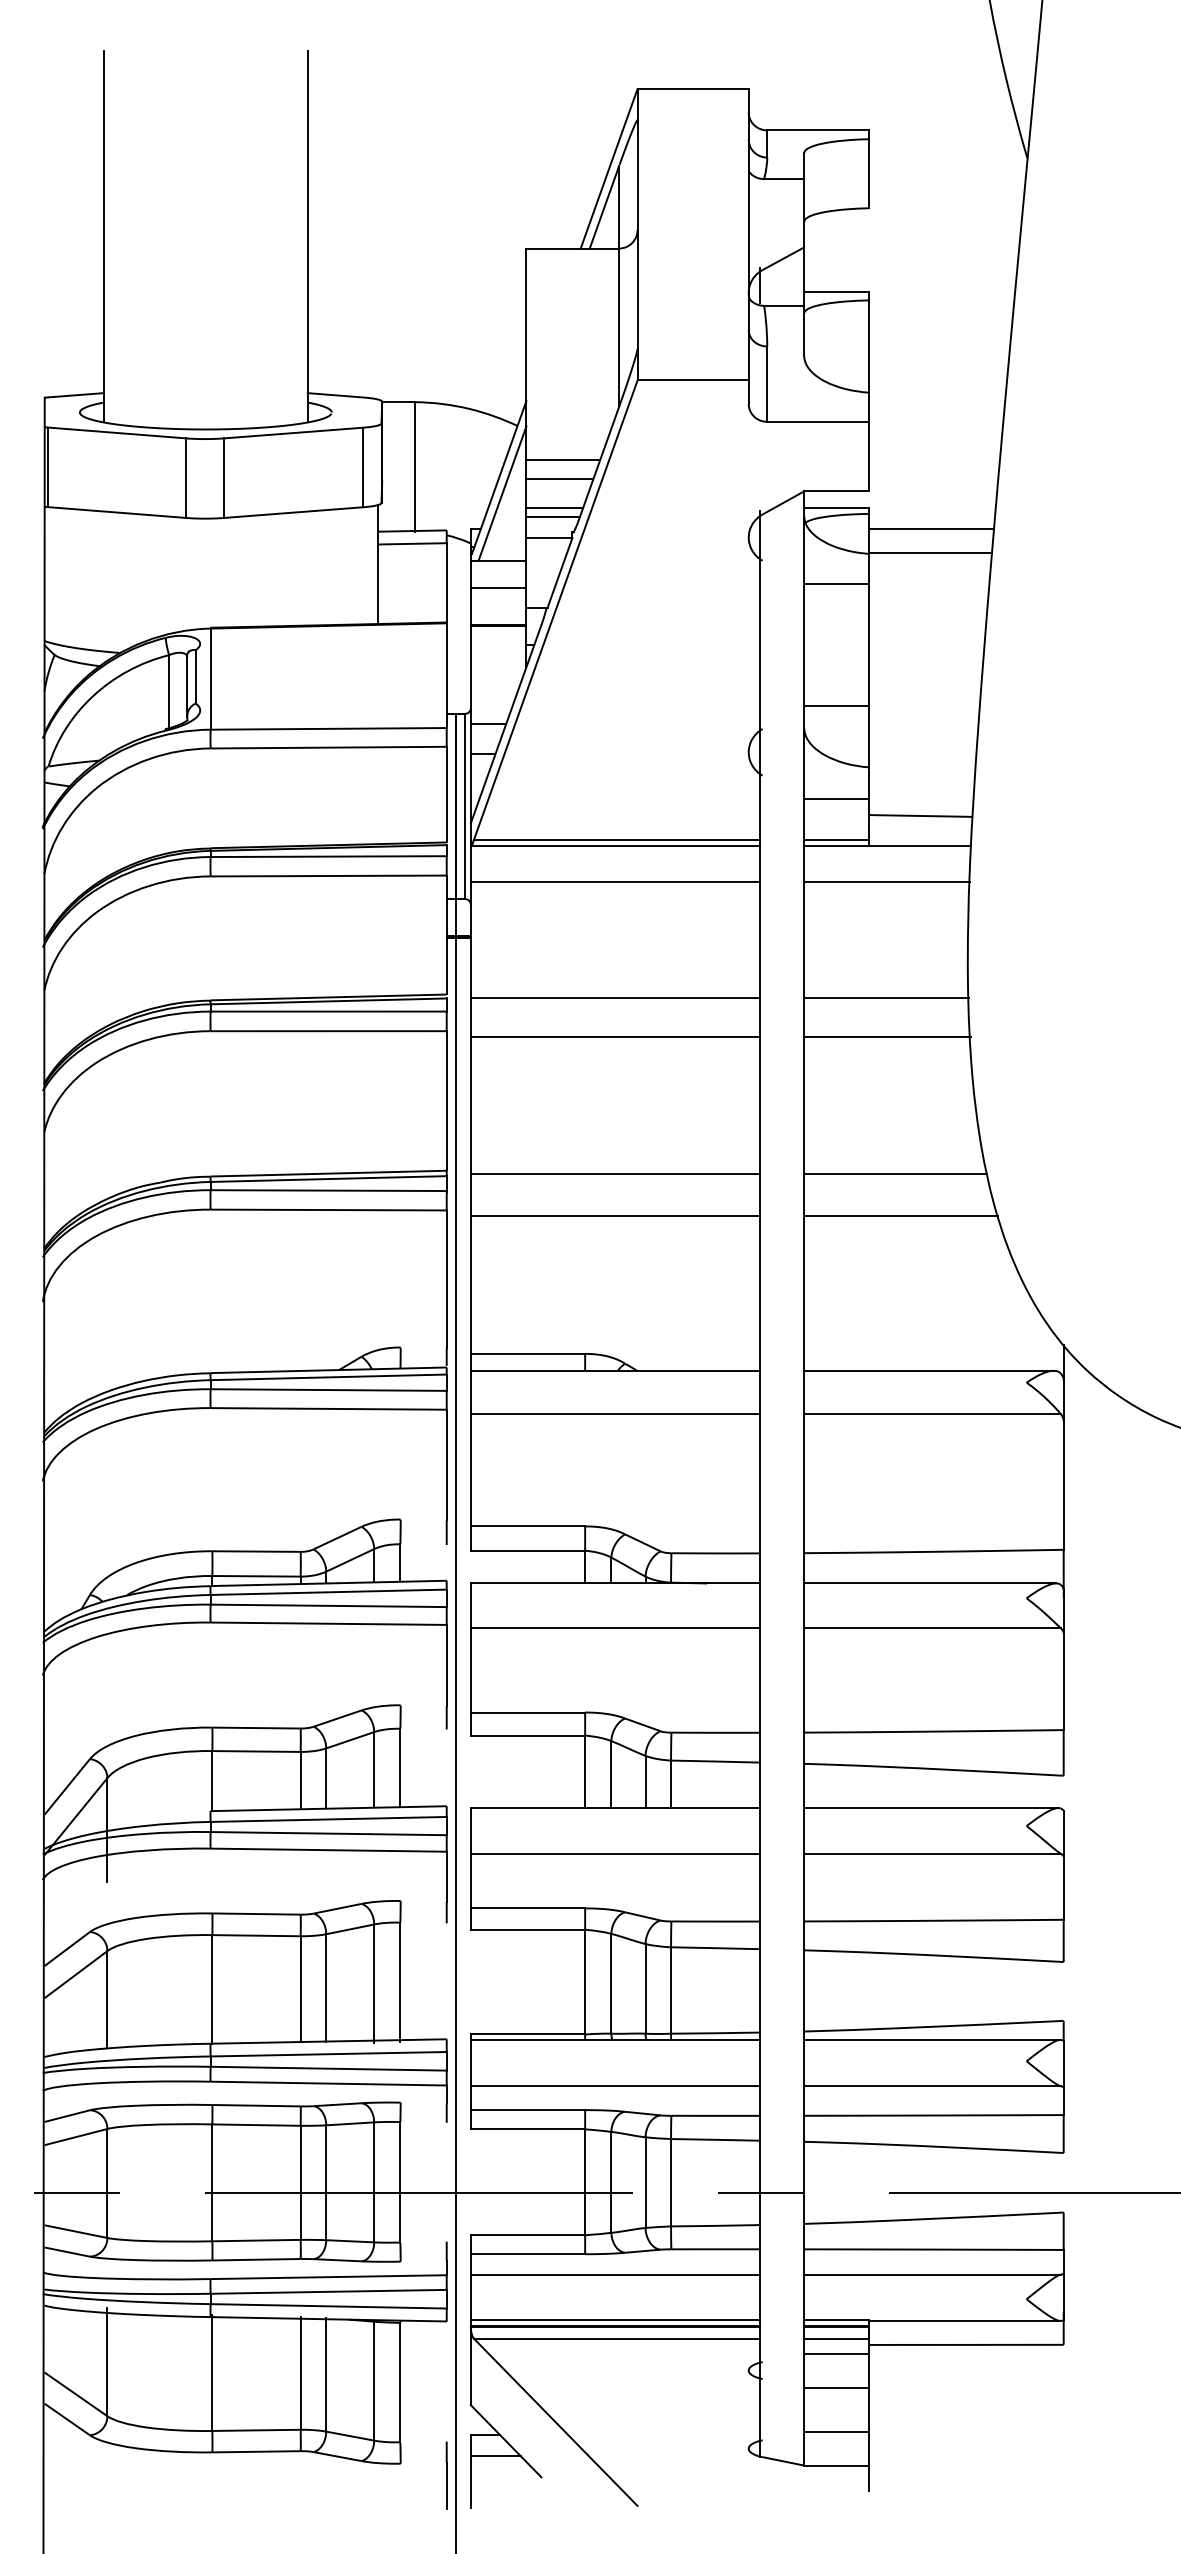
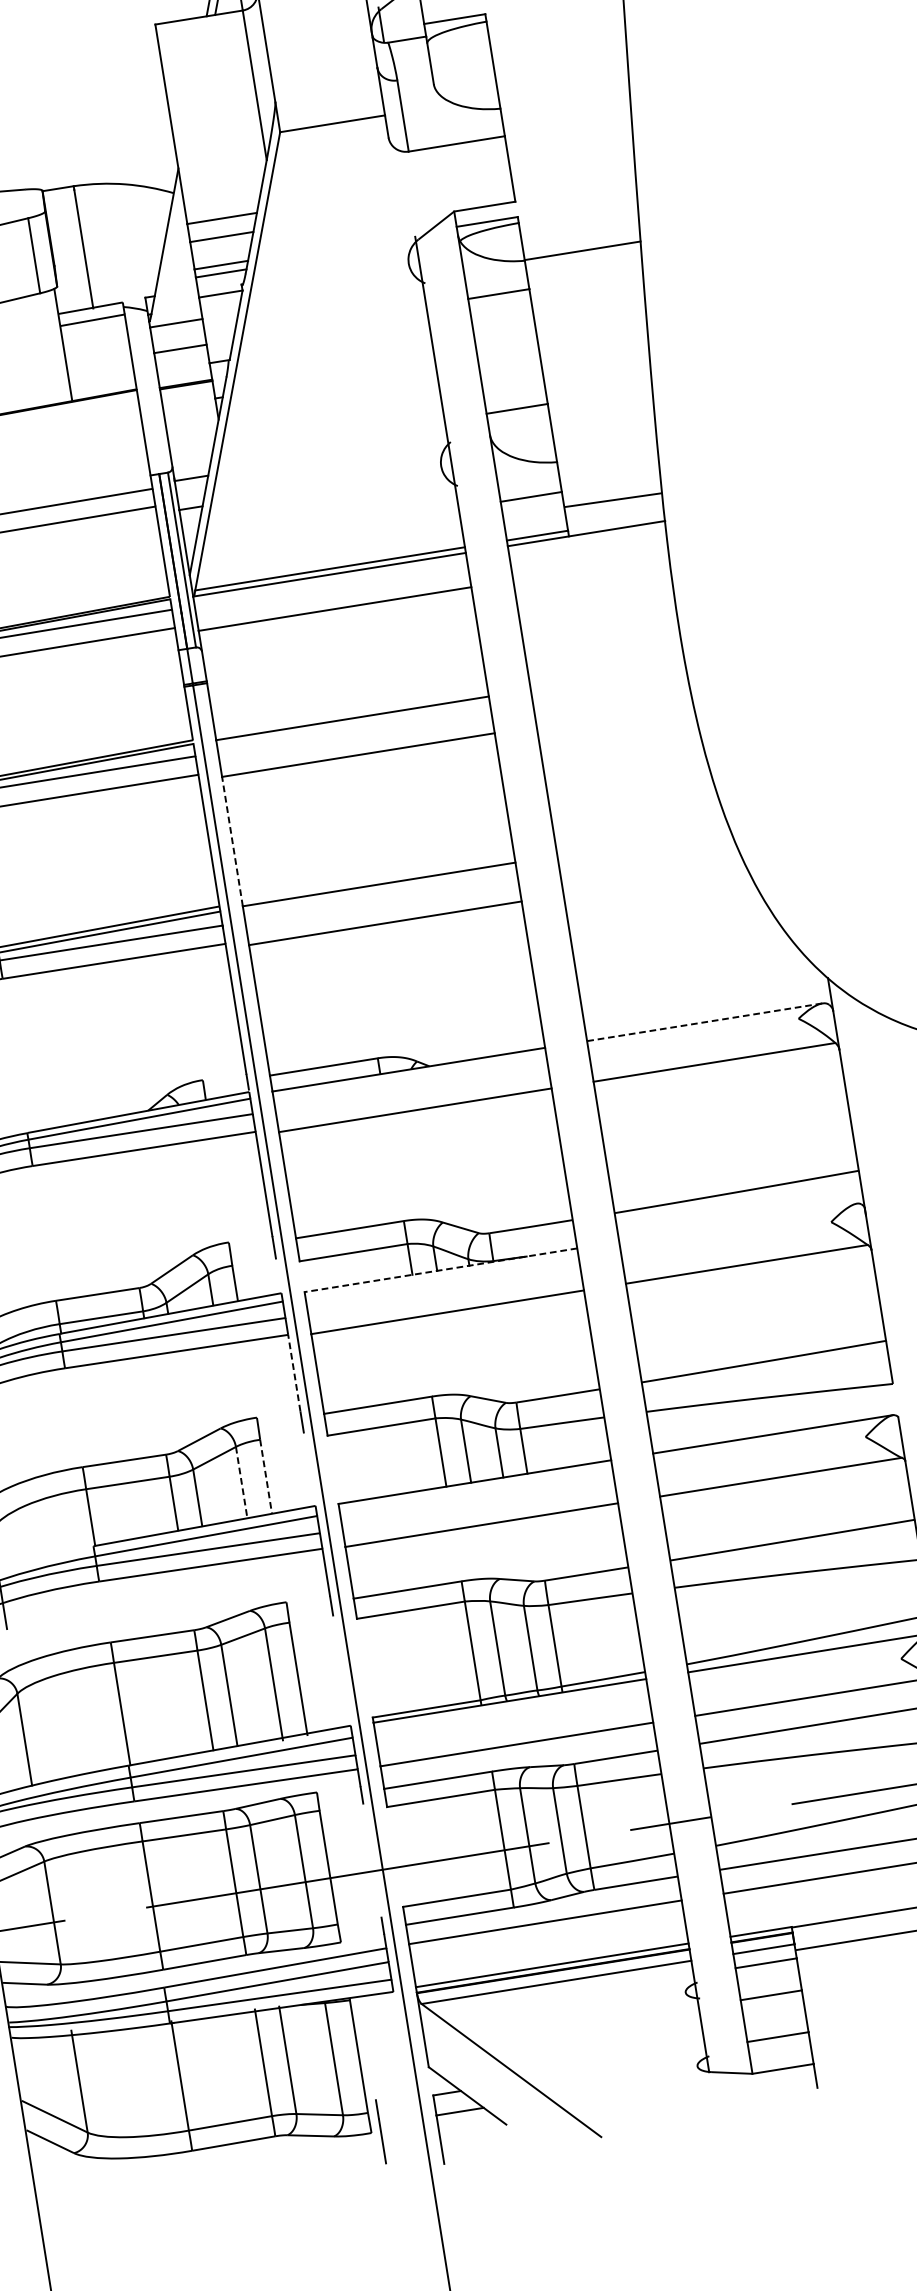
line: (502, 493) -> (169, 259), removed
line: (931, 529) -> (579, 228), removed
line: (886, 882) -> (590, 568), removed
line: (886, 998) -> (608, 677), removed
line: (887, 1037) -> (615, 714), removed
line: (470, 1105) -> (232, 841), solid -> dashed
line: (895, 1174) -> (643, 842), removed
line: (900, 1215) -> (654, 880), removed
line: (928, 1370) -> (704, 1022), solid -> dashed
line: (615, 1583) -> (441, 1270), solid -> dashed
line: (930, 1583) -> (738, 1222), removed
line: (446, 1665) -> (294, 1373), solid -> dashed
line: (400, 1768) -> (266, 1477), solid -> dashed
line: (374, 1769) -> (241, 1482), solid -> dashed
line: (446, 2475) -> (380, 2131), moved

